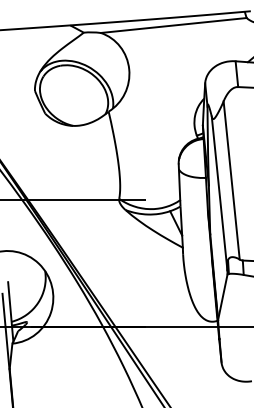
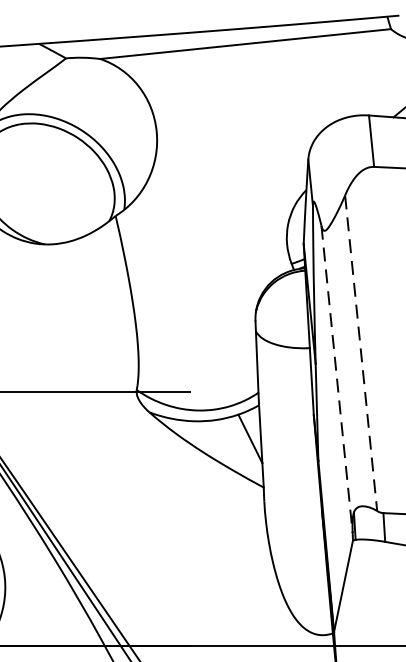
line: (231, 180) -> (360, 353), solid -> dashed
line: (219, 194) -> (336, 381), solid -> dashed

